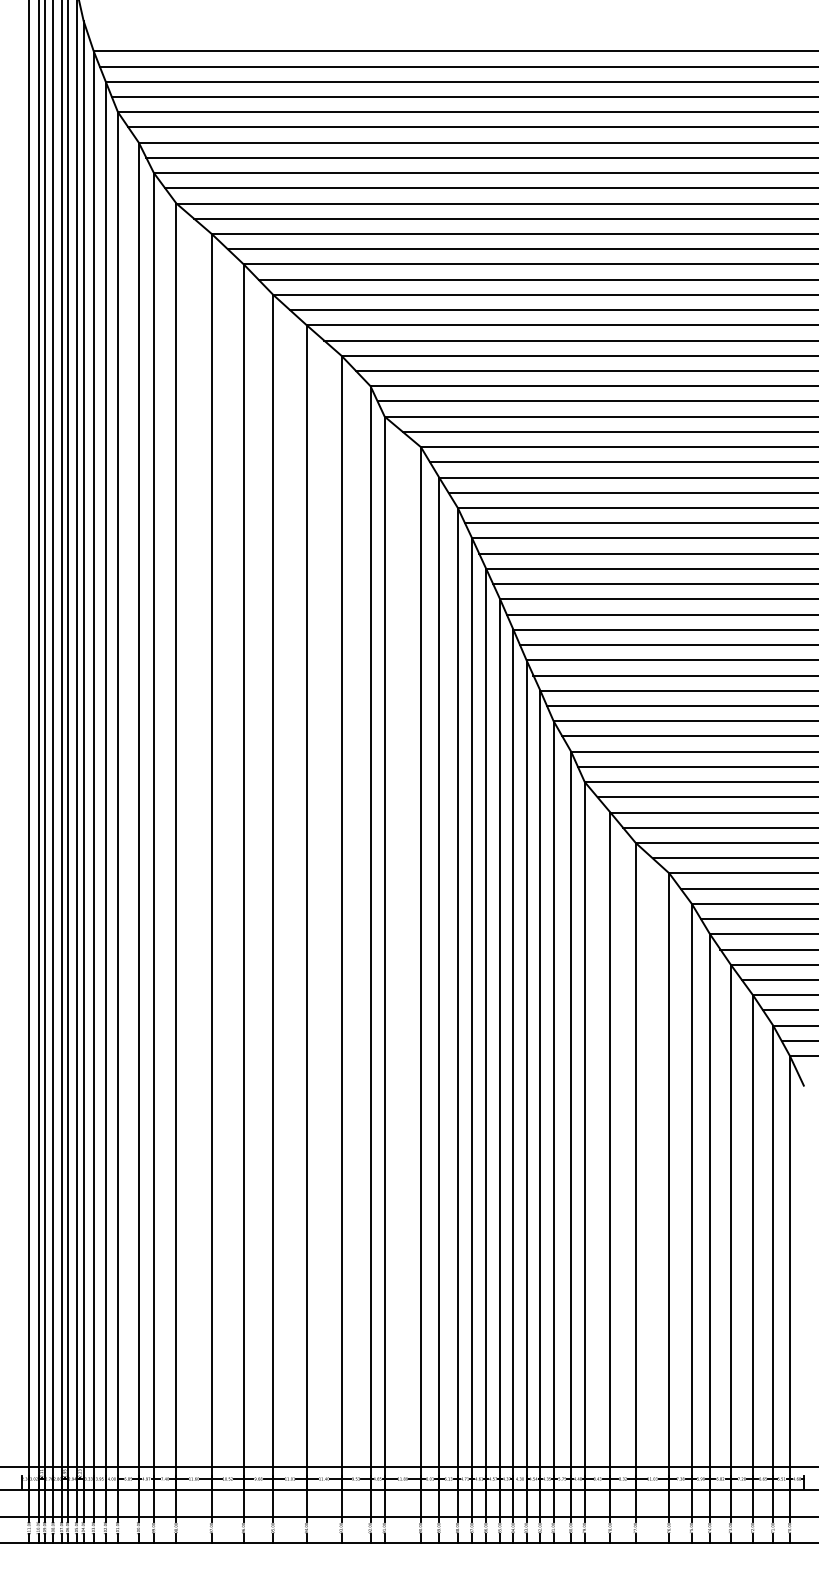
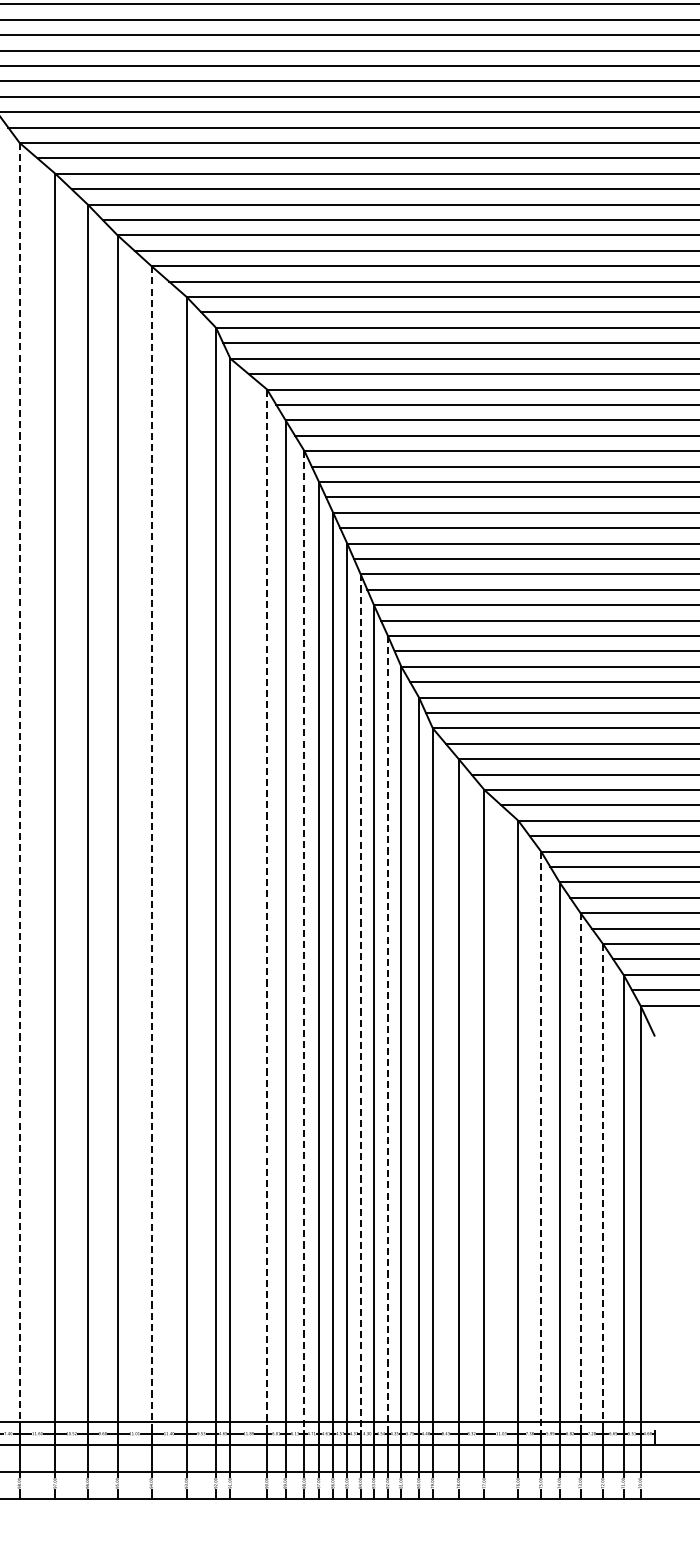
line: (176, 847) -> (19, 794), solid -> dashed
line: (306, 908) -> (151, 856), solid -> dashed
line: (420, 969) -> (266, 918), solid -> dashed
line: (457, 999) -> (304, 948), solid -> dashed
line: (513, 1060) -> (360, 1010), solid -> dashed
line: (540, 1090) -> (388, 1040), solid -> dashed
line: (691, 1197) -> (540, 1148), solid -> dashed
line: (730, 1227) -> (580, 1179), solid -> dashed
line: (753, 1243) -> (603, 1195), solid -> dashed

